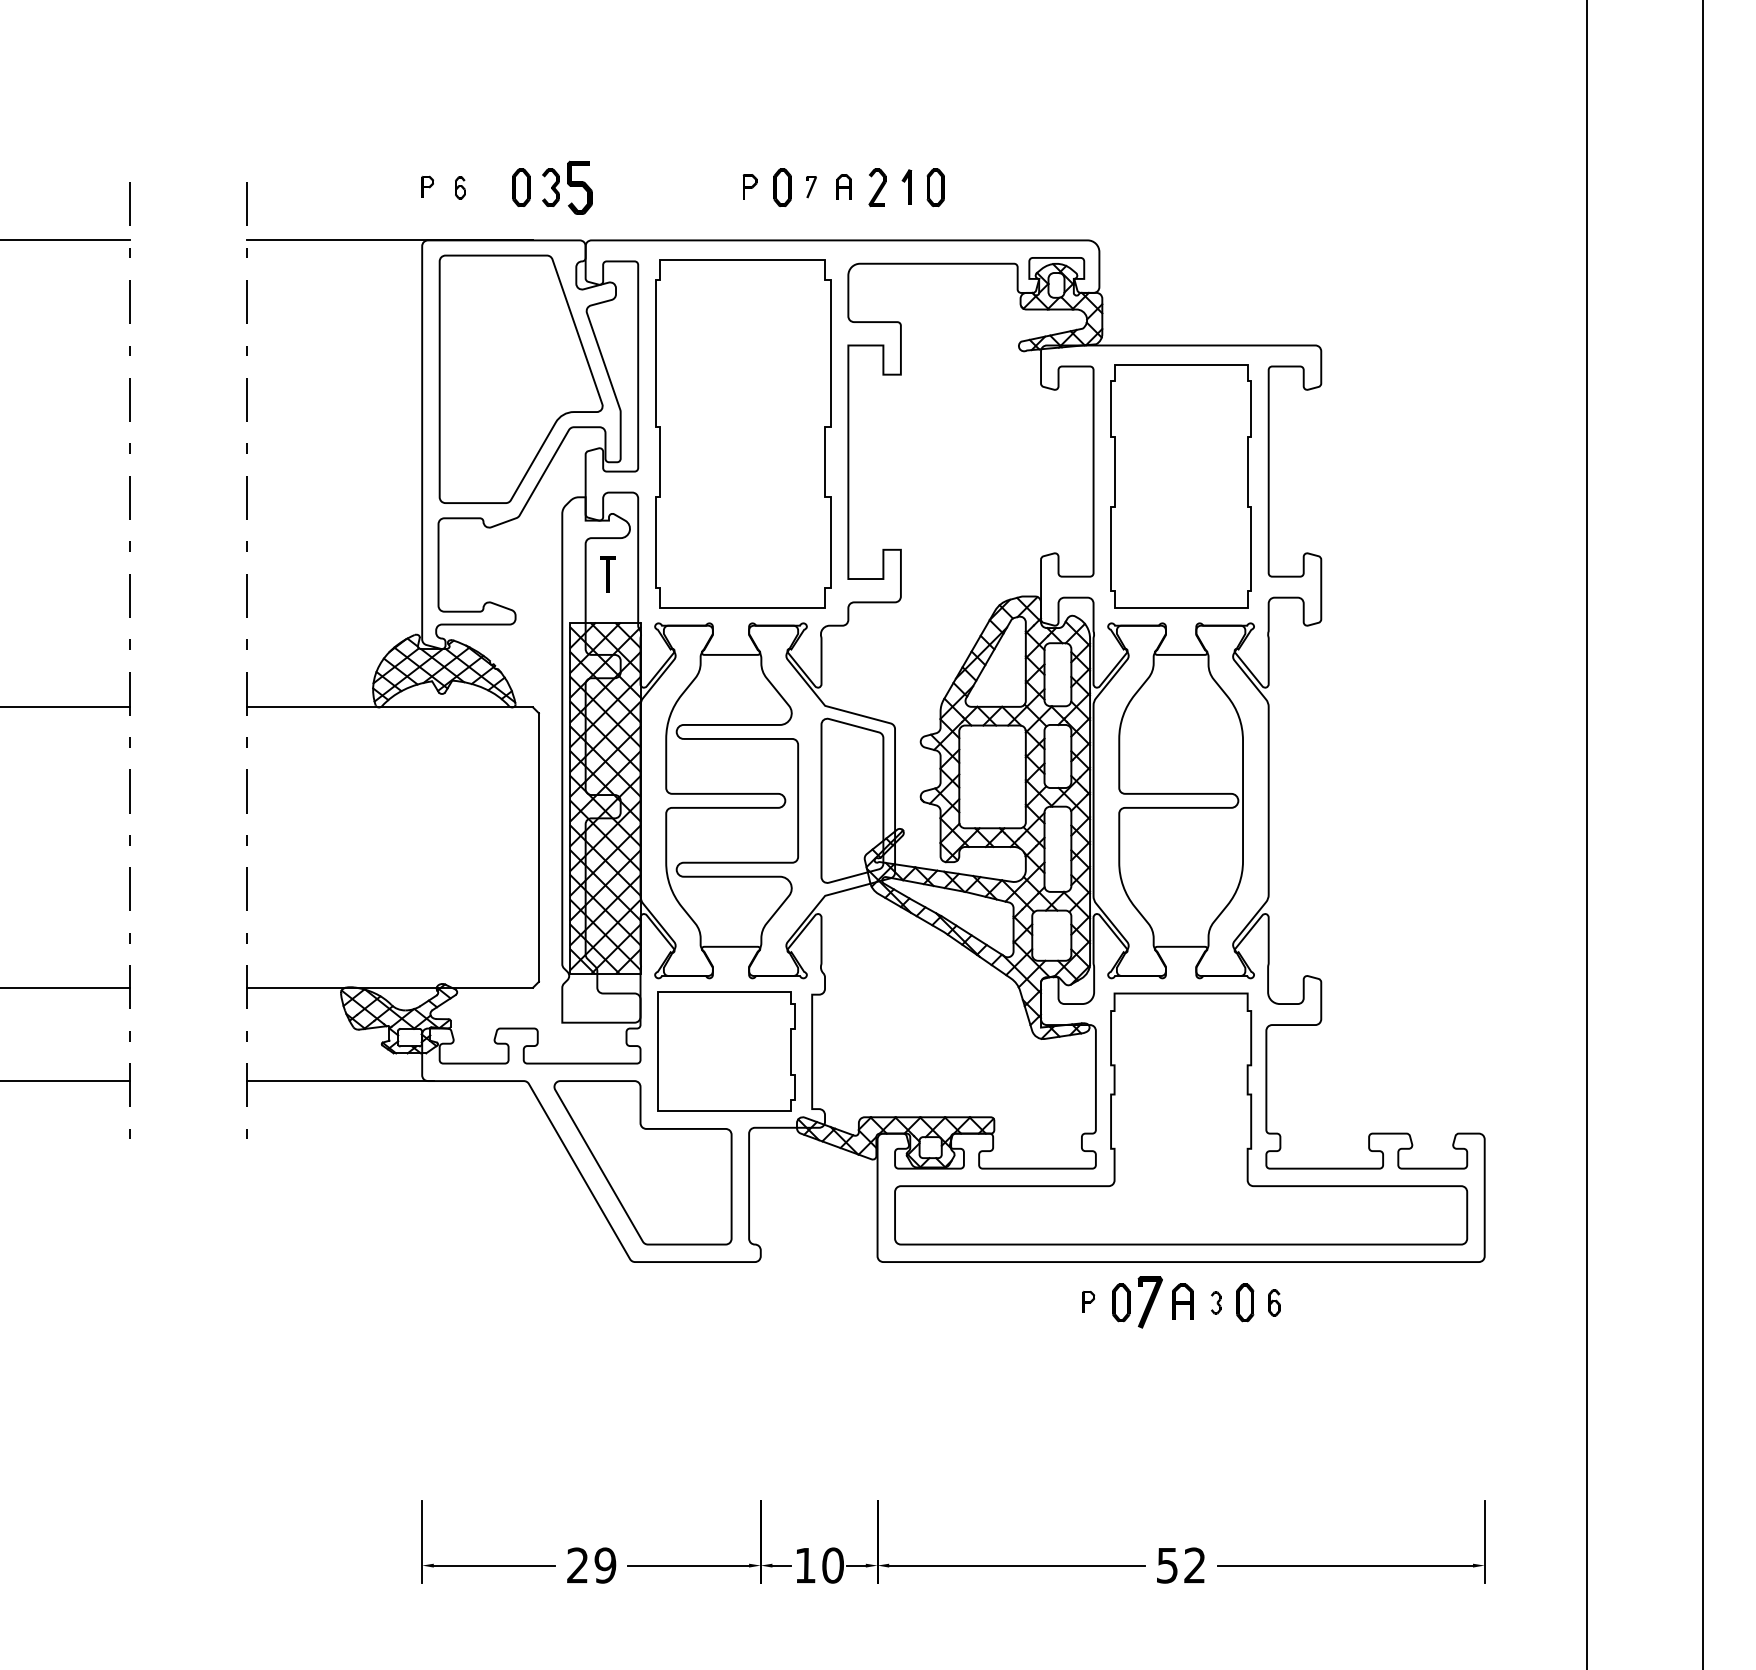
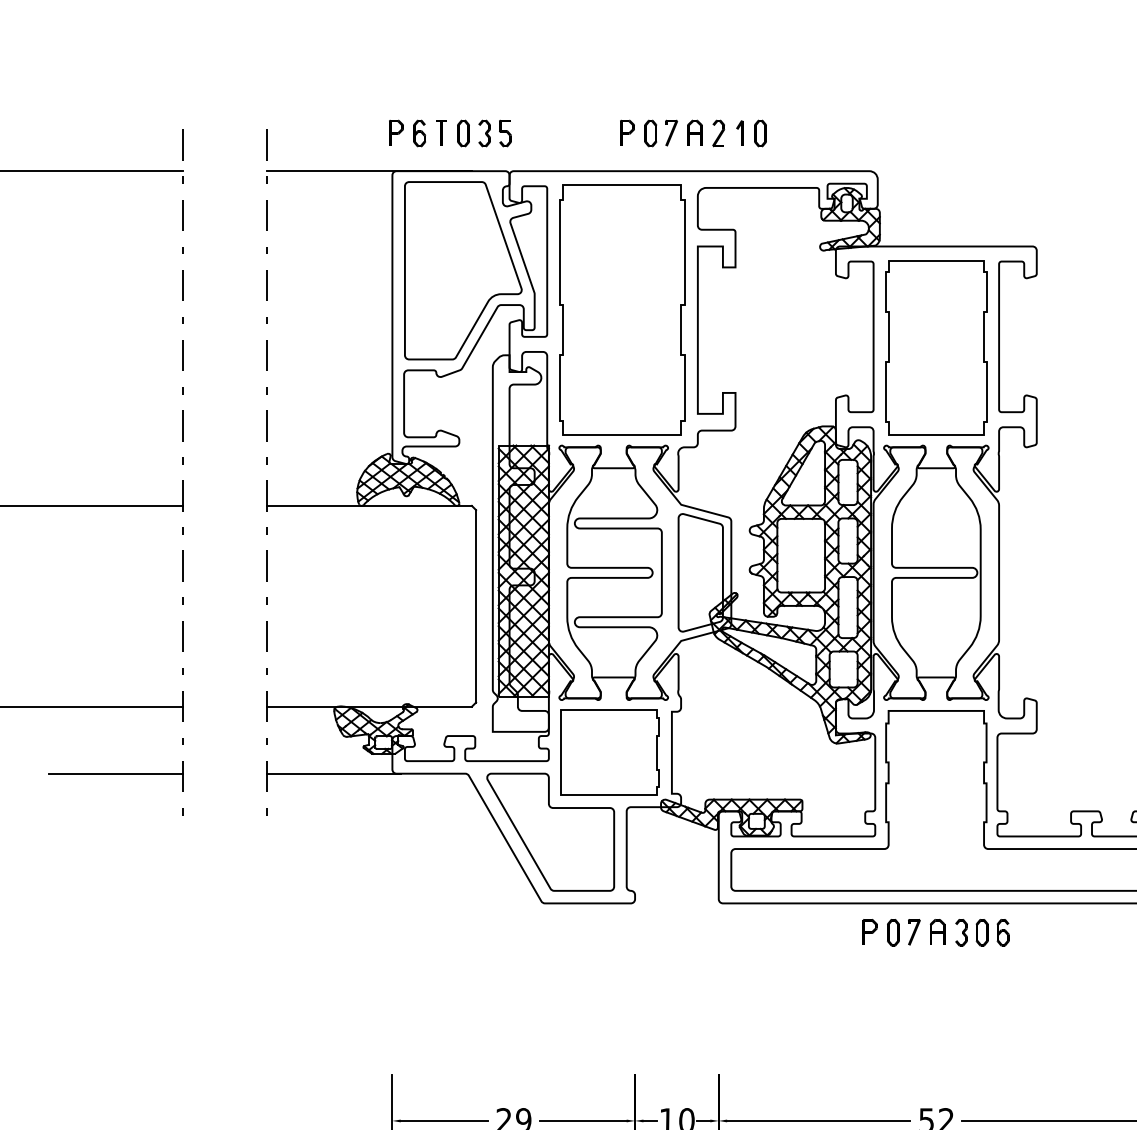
part: (427, 186) -> (396, 132), size x1.67
part: (749, 186) -> (626, 132), size x1.43
part: (811, 186) -> (671, 132), size x1.67
part: (843, 186) -> (694, 132), size x1.43
part: (460, 187) -> (419, 133), size x1.67
part: (579, 187) -> (505, 133), size x0.71
part: (607, 574) -> (441, 132), moved
part: (1088, 1301) -> (869, 931), size x1.67
part: (1150, 1301) -> (914, 931), size x0.71
part: (1215, 1302) -> (960, 932), size x1.67
part: (1274, 1302) -> (1003, 932), size x1.43

